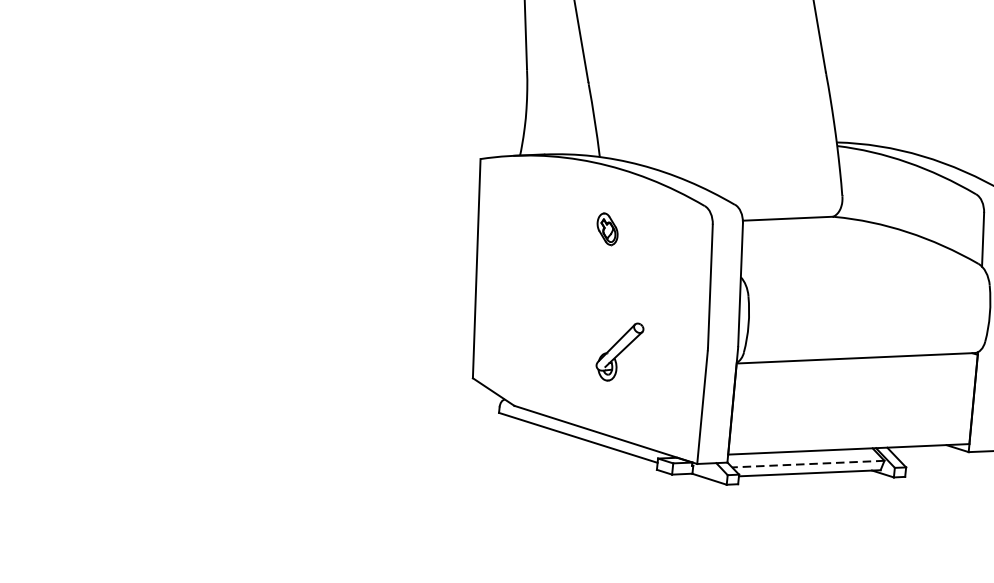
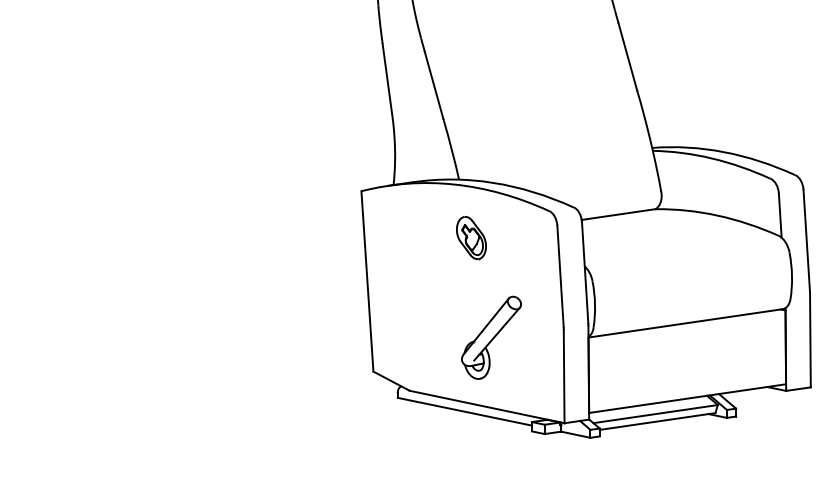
part: (607, 229) -> (471, 238), size x1.67
part: (619, 351) -> (491, 337), size x1.67
line: (808, 464) -> (655, 414), dashed -> solid

